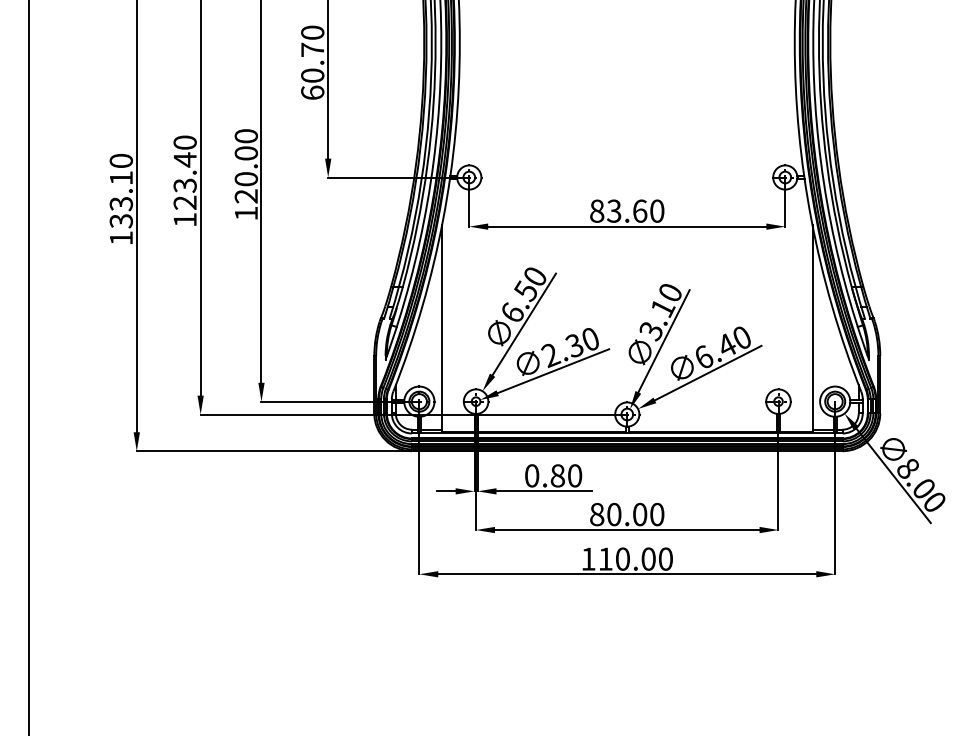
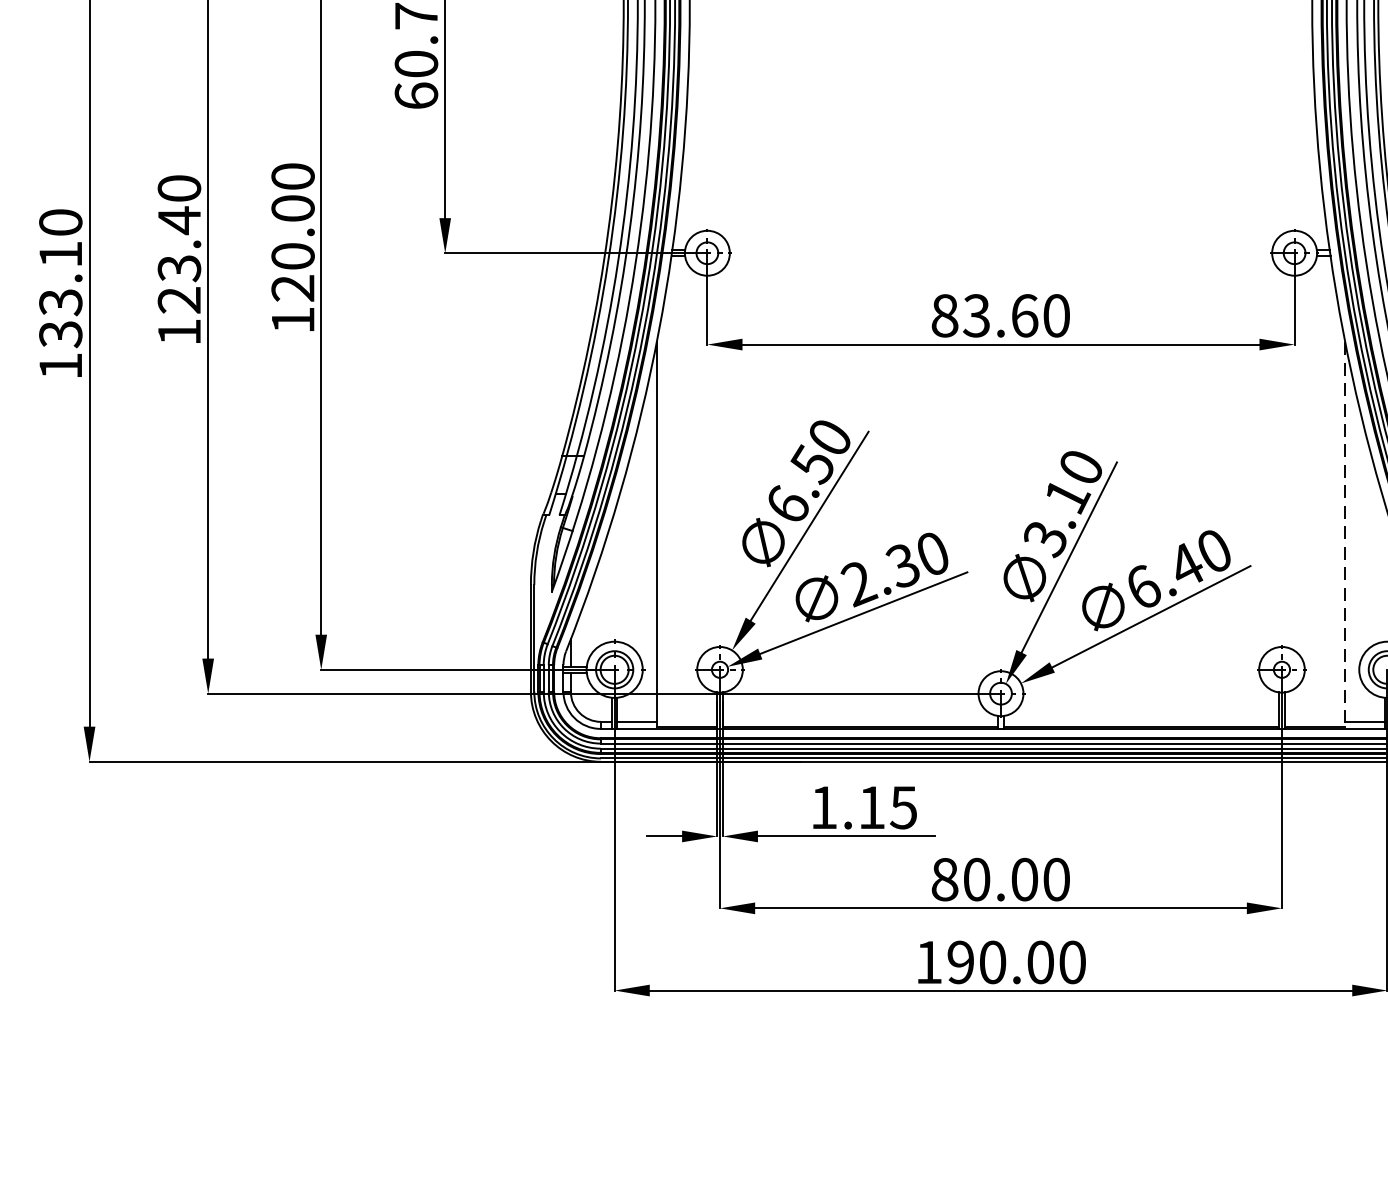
line: (812, 329) -> (1345, 535), solid -> dashed
text: (553, 475) -> (863, 806), 0.80 -> 1.15
text: (605, 558) -> (960, 961), 110.00 -> 190.00

